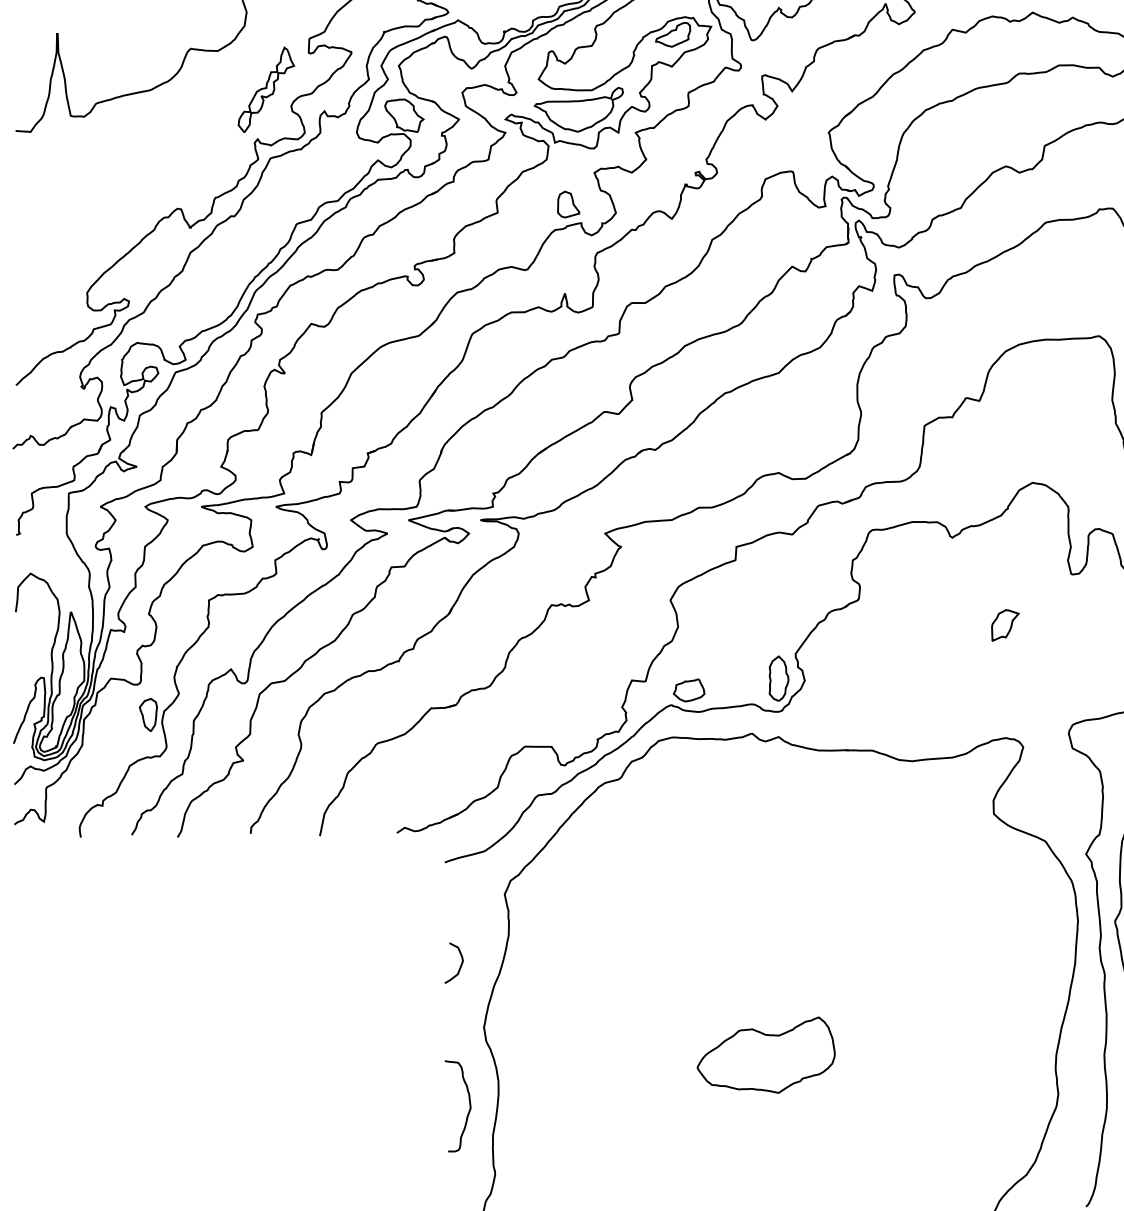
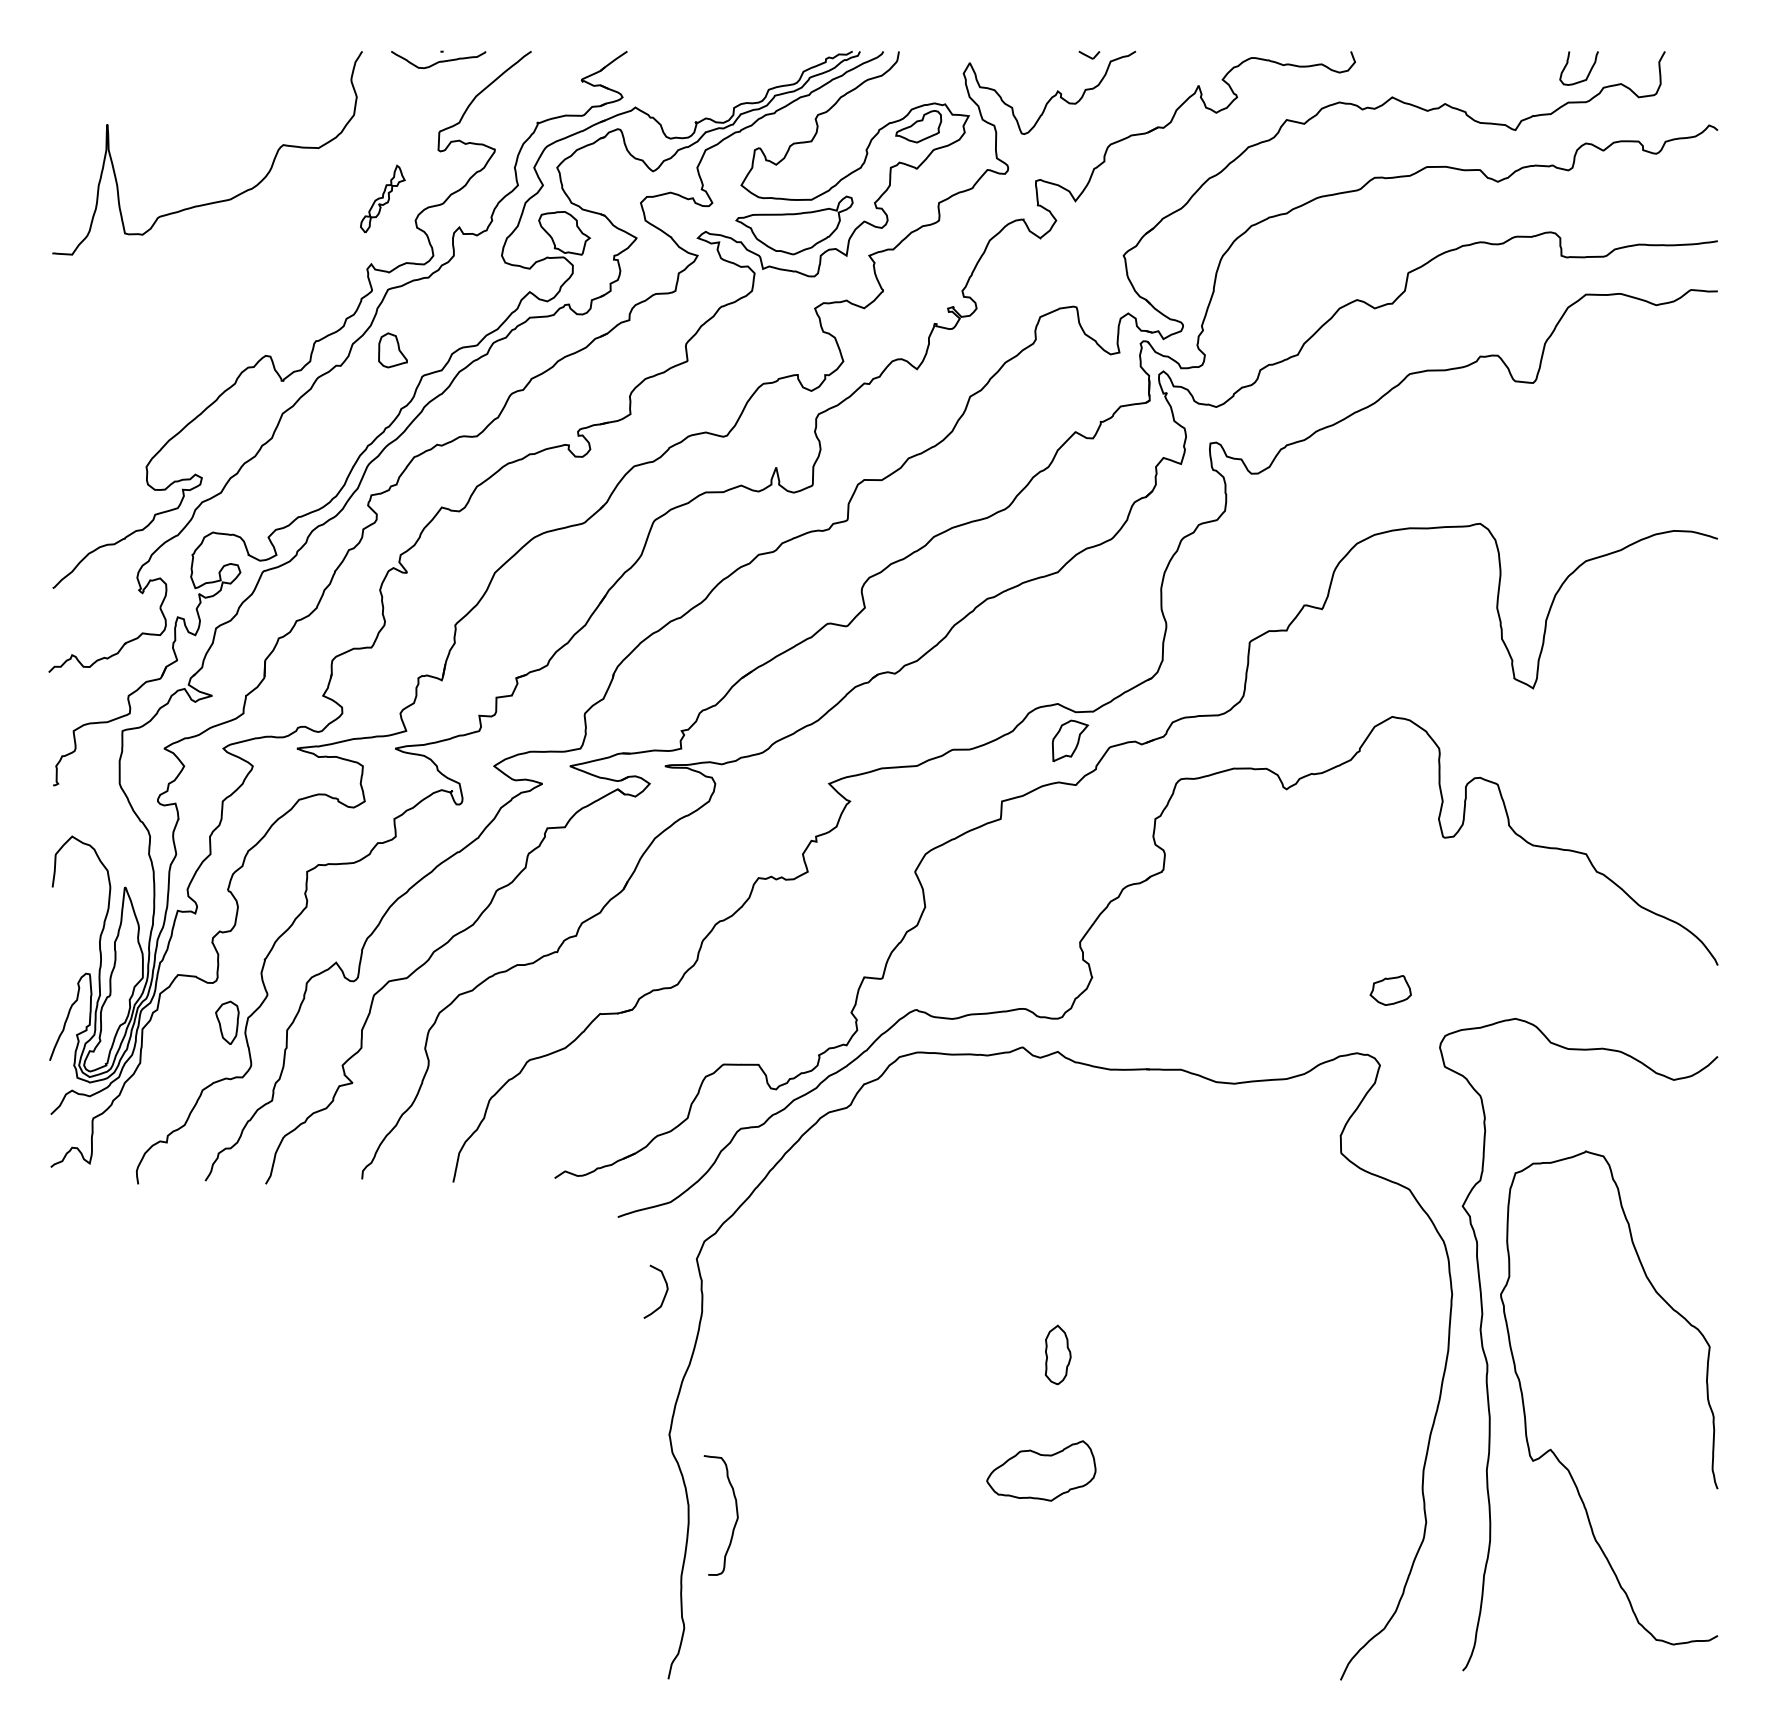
part: (266, 89) -> (382, 198), size x0.6
part: (568, 204) -> (392, 350), moved
part: (1005, 625) -> (1070, 740), moved
part: (778, 678) -> (1057, 1354), moved
part: (688, 690) -> (1390, 990), moved
curve: (460, 965) -> (664, 1294), moved
part: (766, 1054) -> (1041, 1470), size x0.6
curve: (469, 1106) -> (736, 1515), moved

